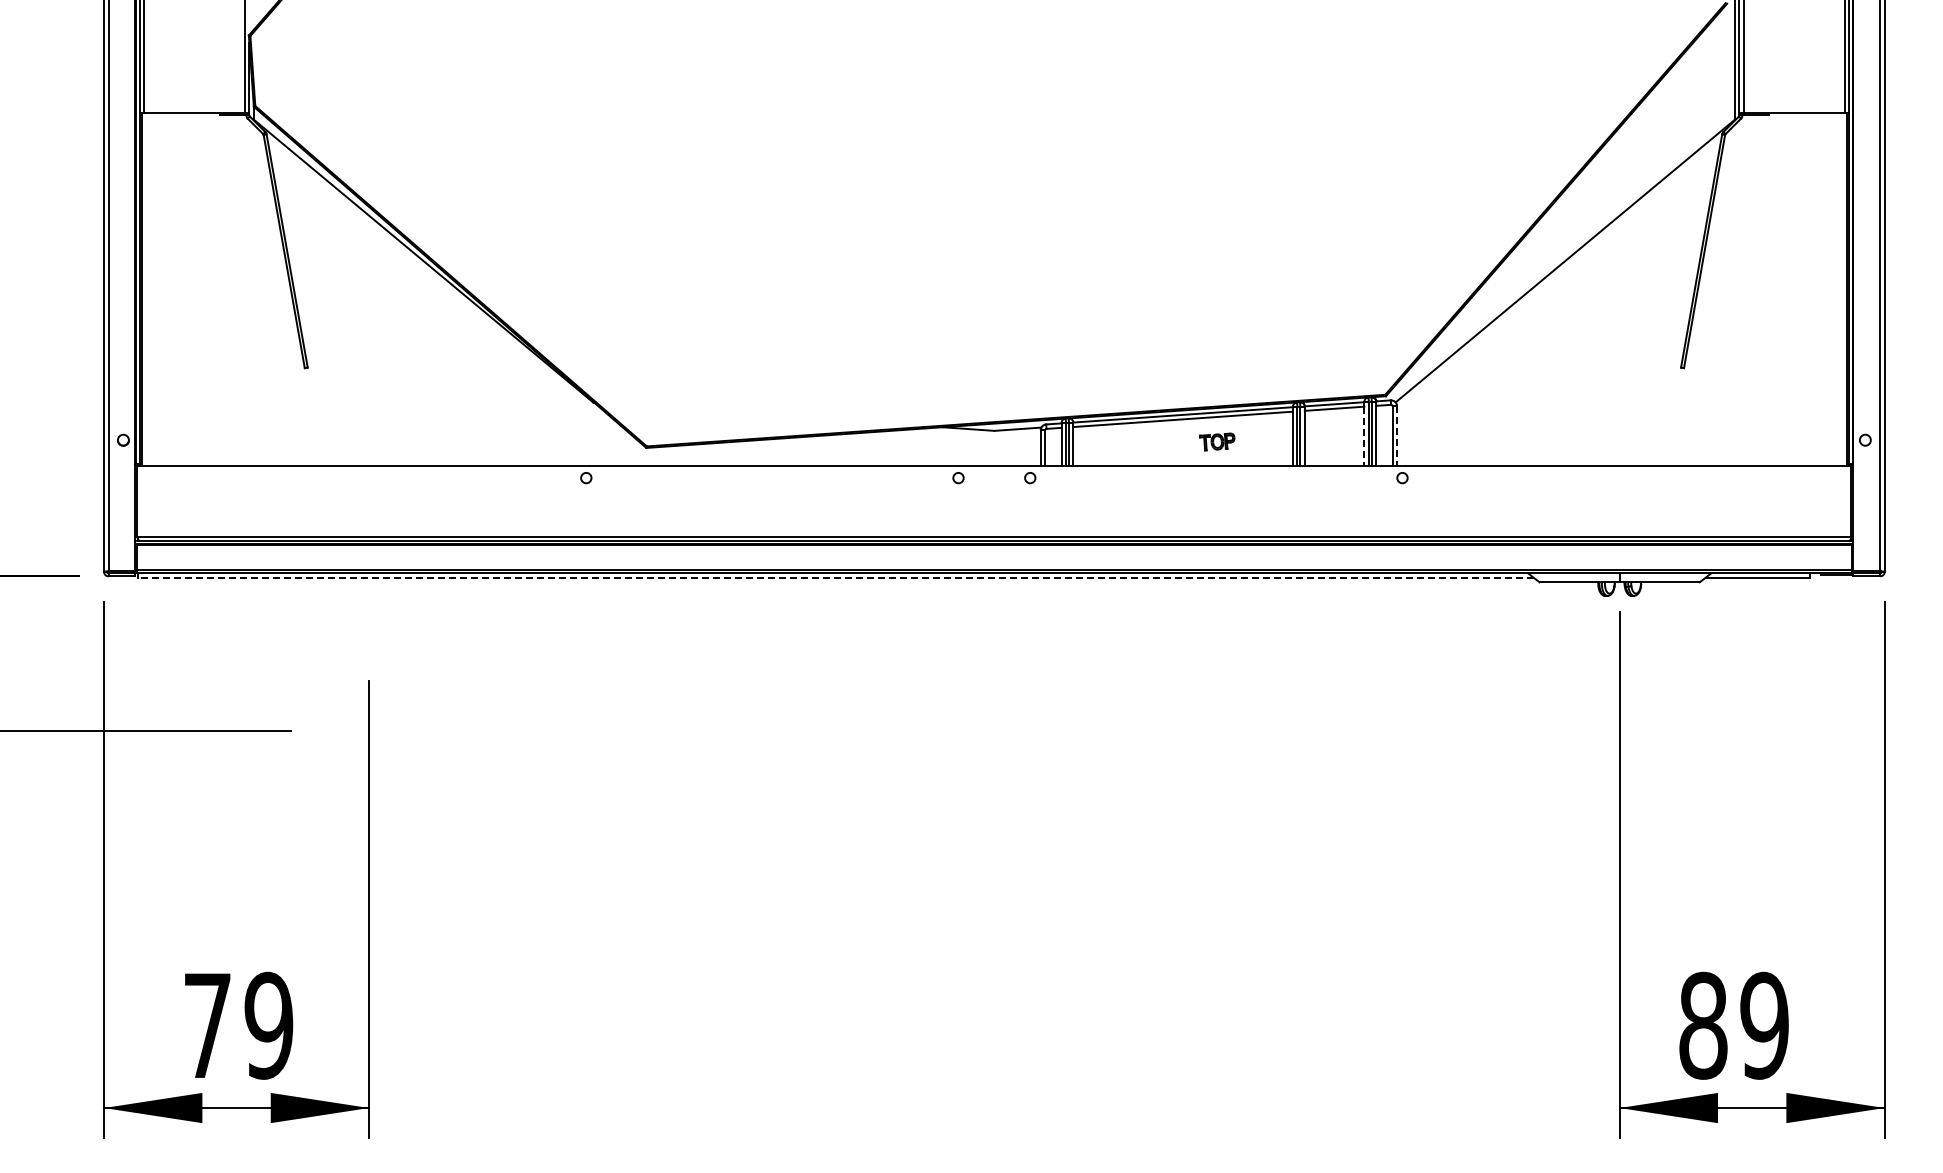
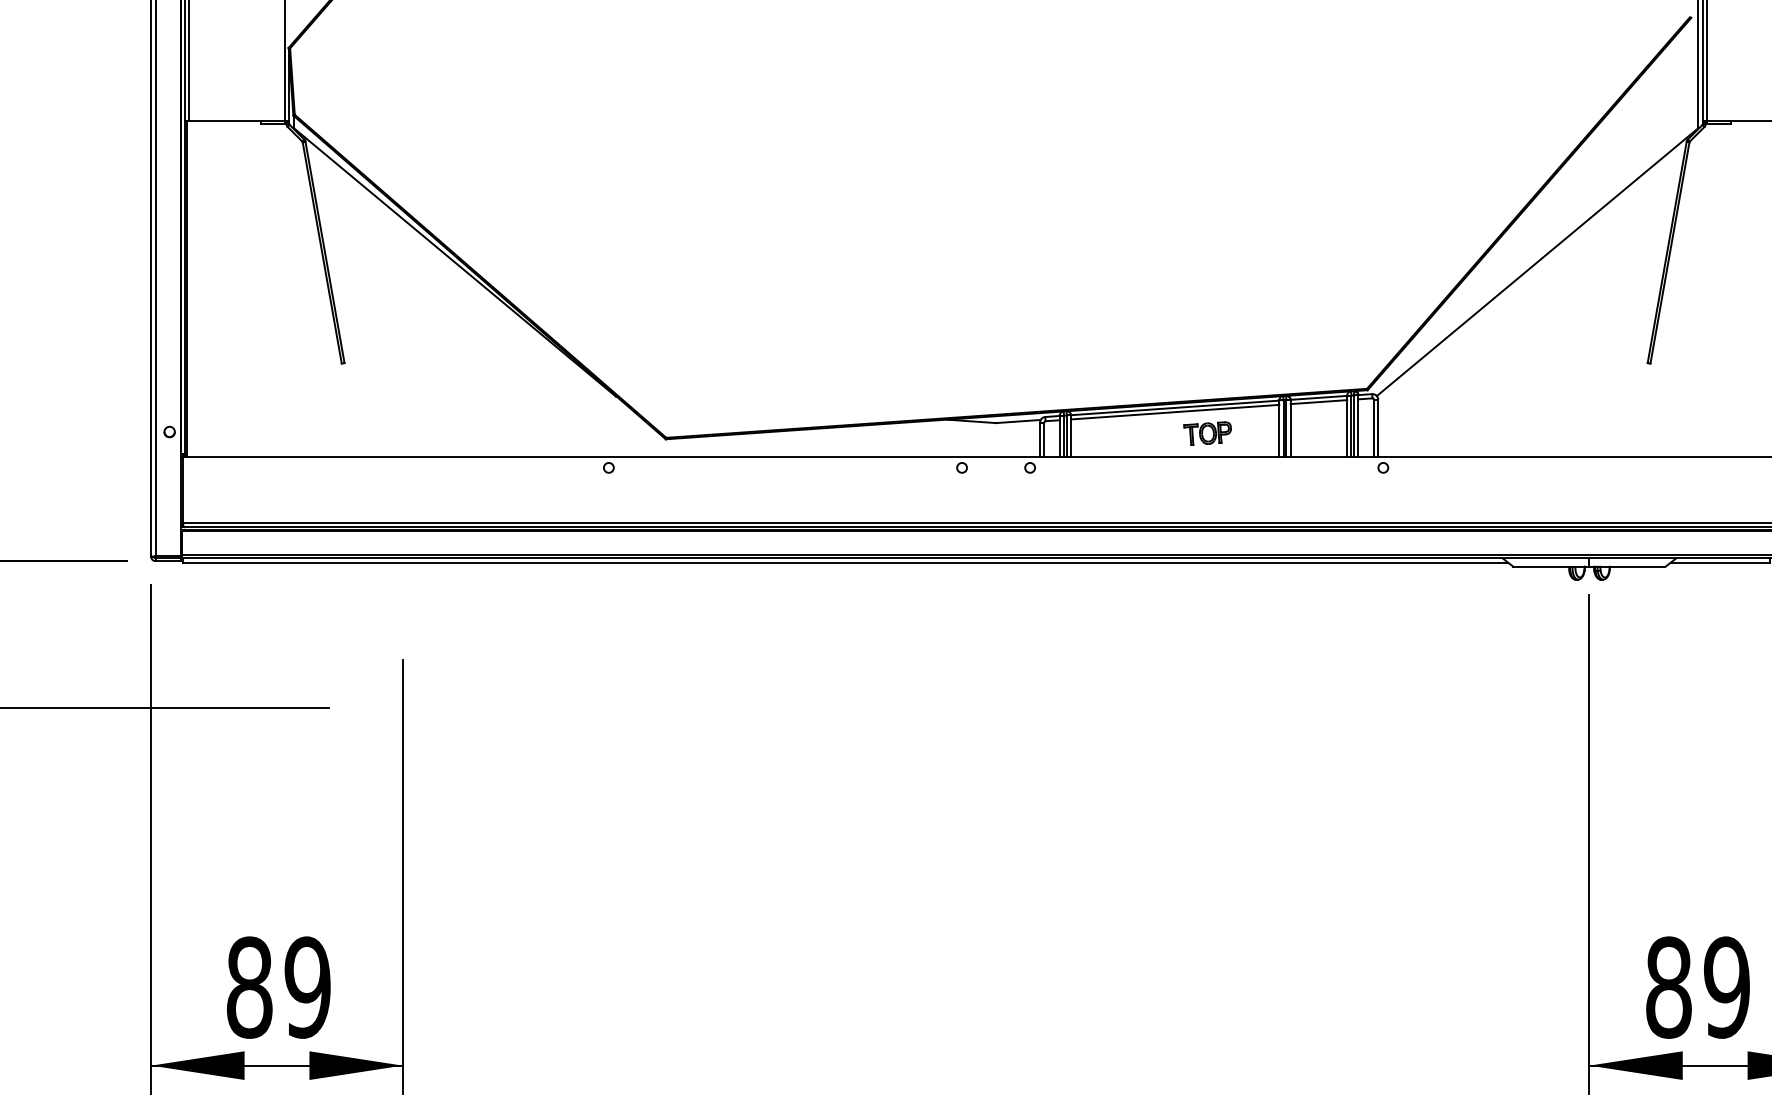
line: (1364, 436) -> (1347, 428), dashed -> solid
line: (1397, 436) -> (1378, 428), dashed -> solid
part: (1216, 441) -> (1206, 433), size x1.43
line: (835, 577) -> (845, 562), dashed -> solid
text: (207, 1025) -> (249, 987), 79 -> 89

